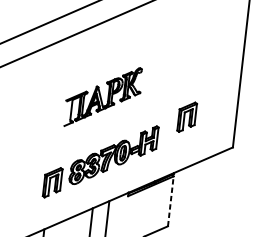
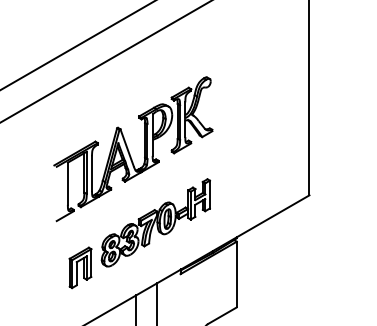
part: (103, 97) -> (133, 149), size x1.67
part: (187, 116) -> (245, 162), removed
line: (170, 201) -> (236, 274), dashed -> solid

